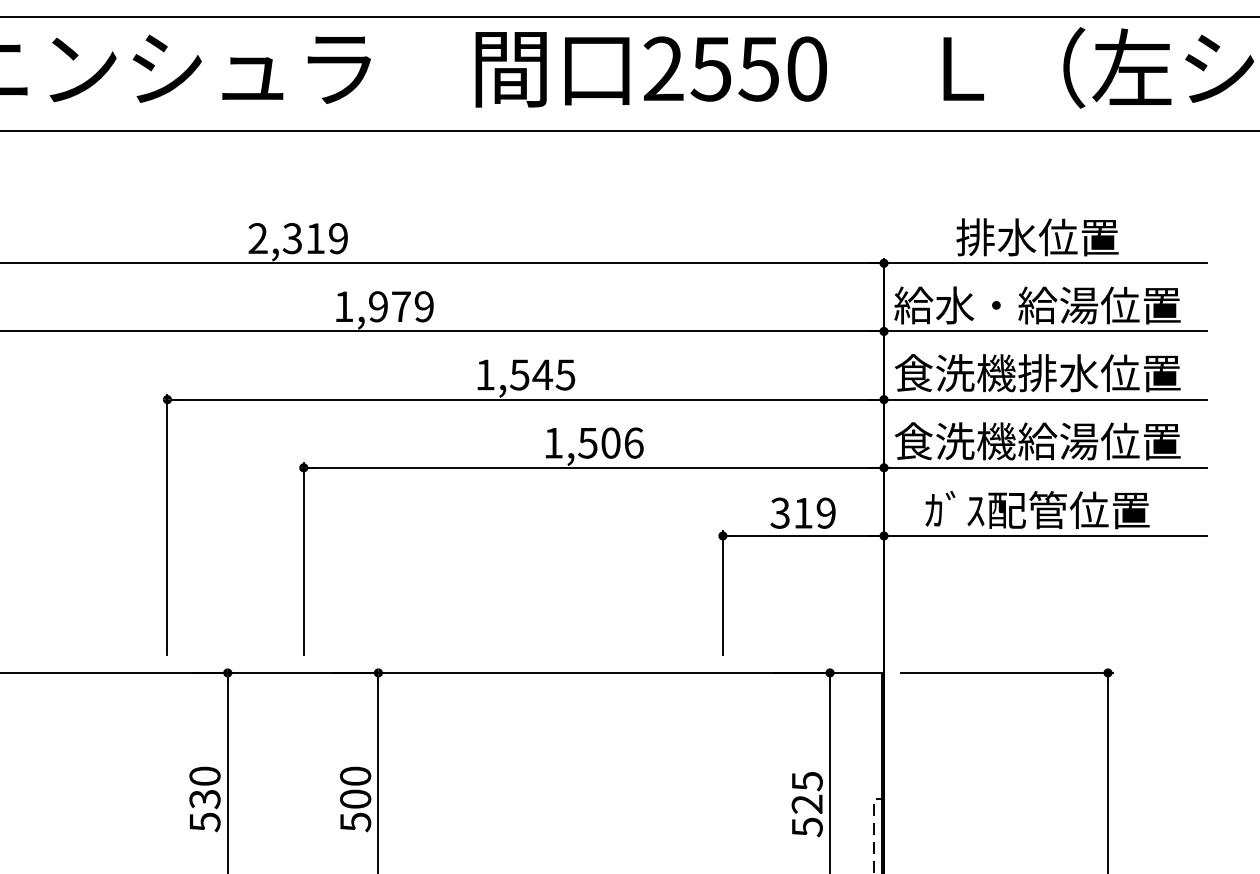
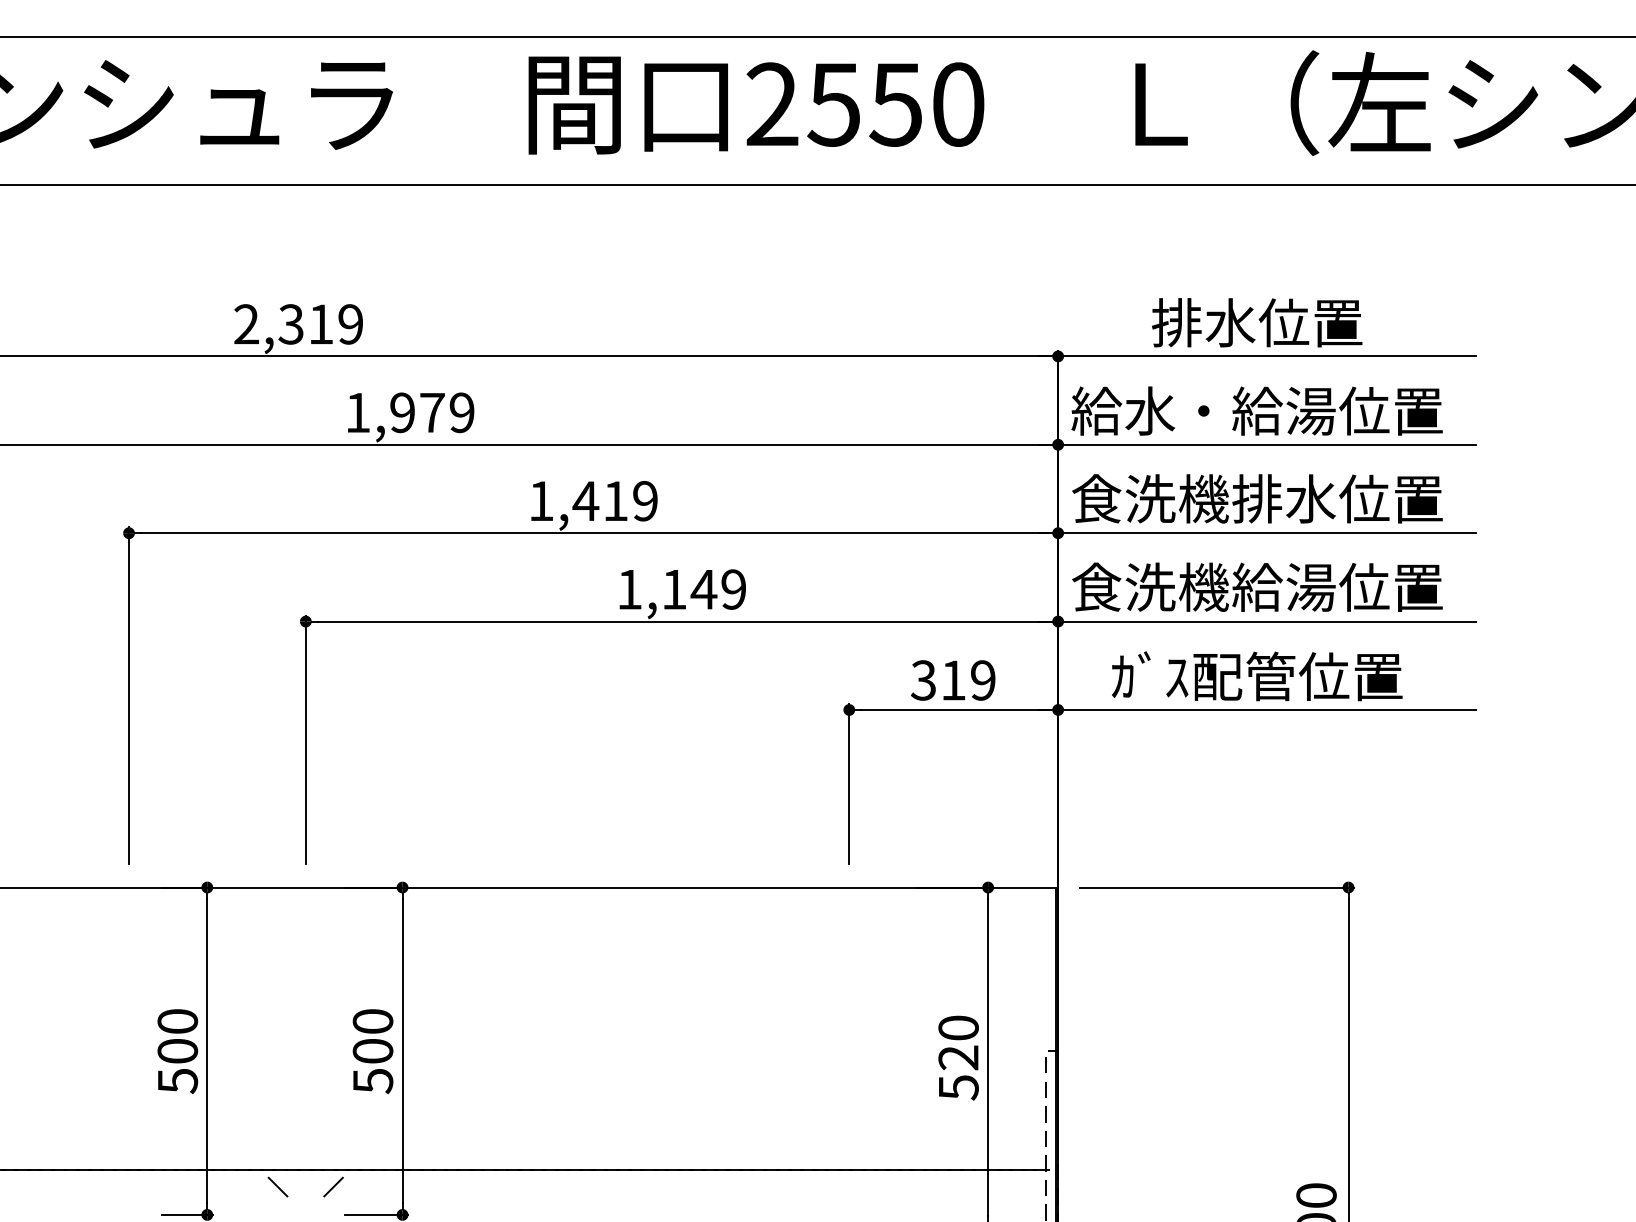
text: (541, 375) -> (614, 501), 1,545 -> 1,419
text: (610, 443) -> (703, 589), 1,506 -> 1,149
text: (807, 781) -> (958, 1028), 525 -> 520
text: (204, 799) -> (177, 1051), 530 -> 500

